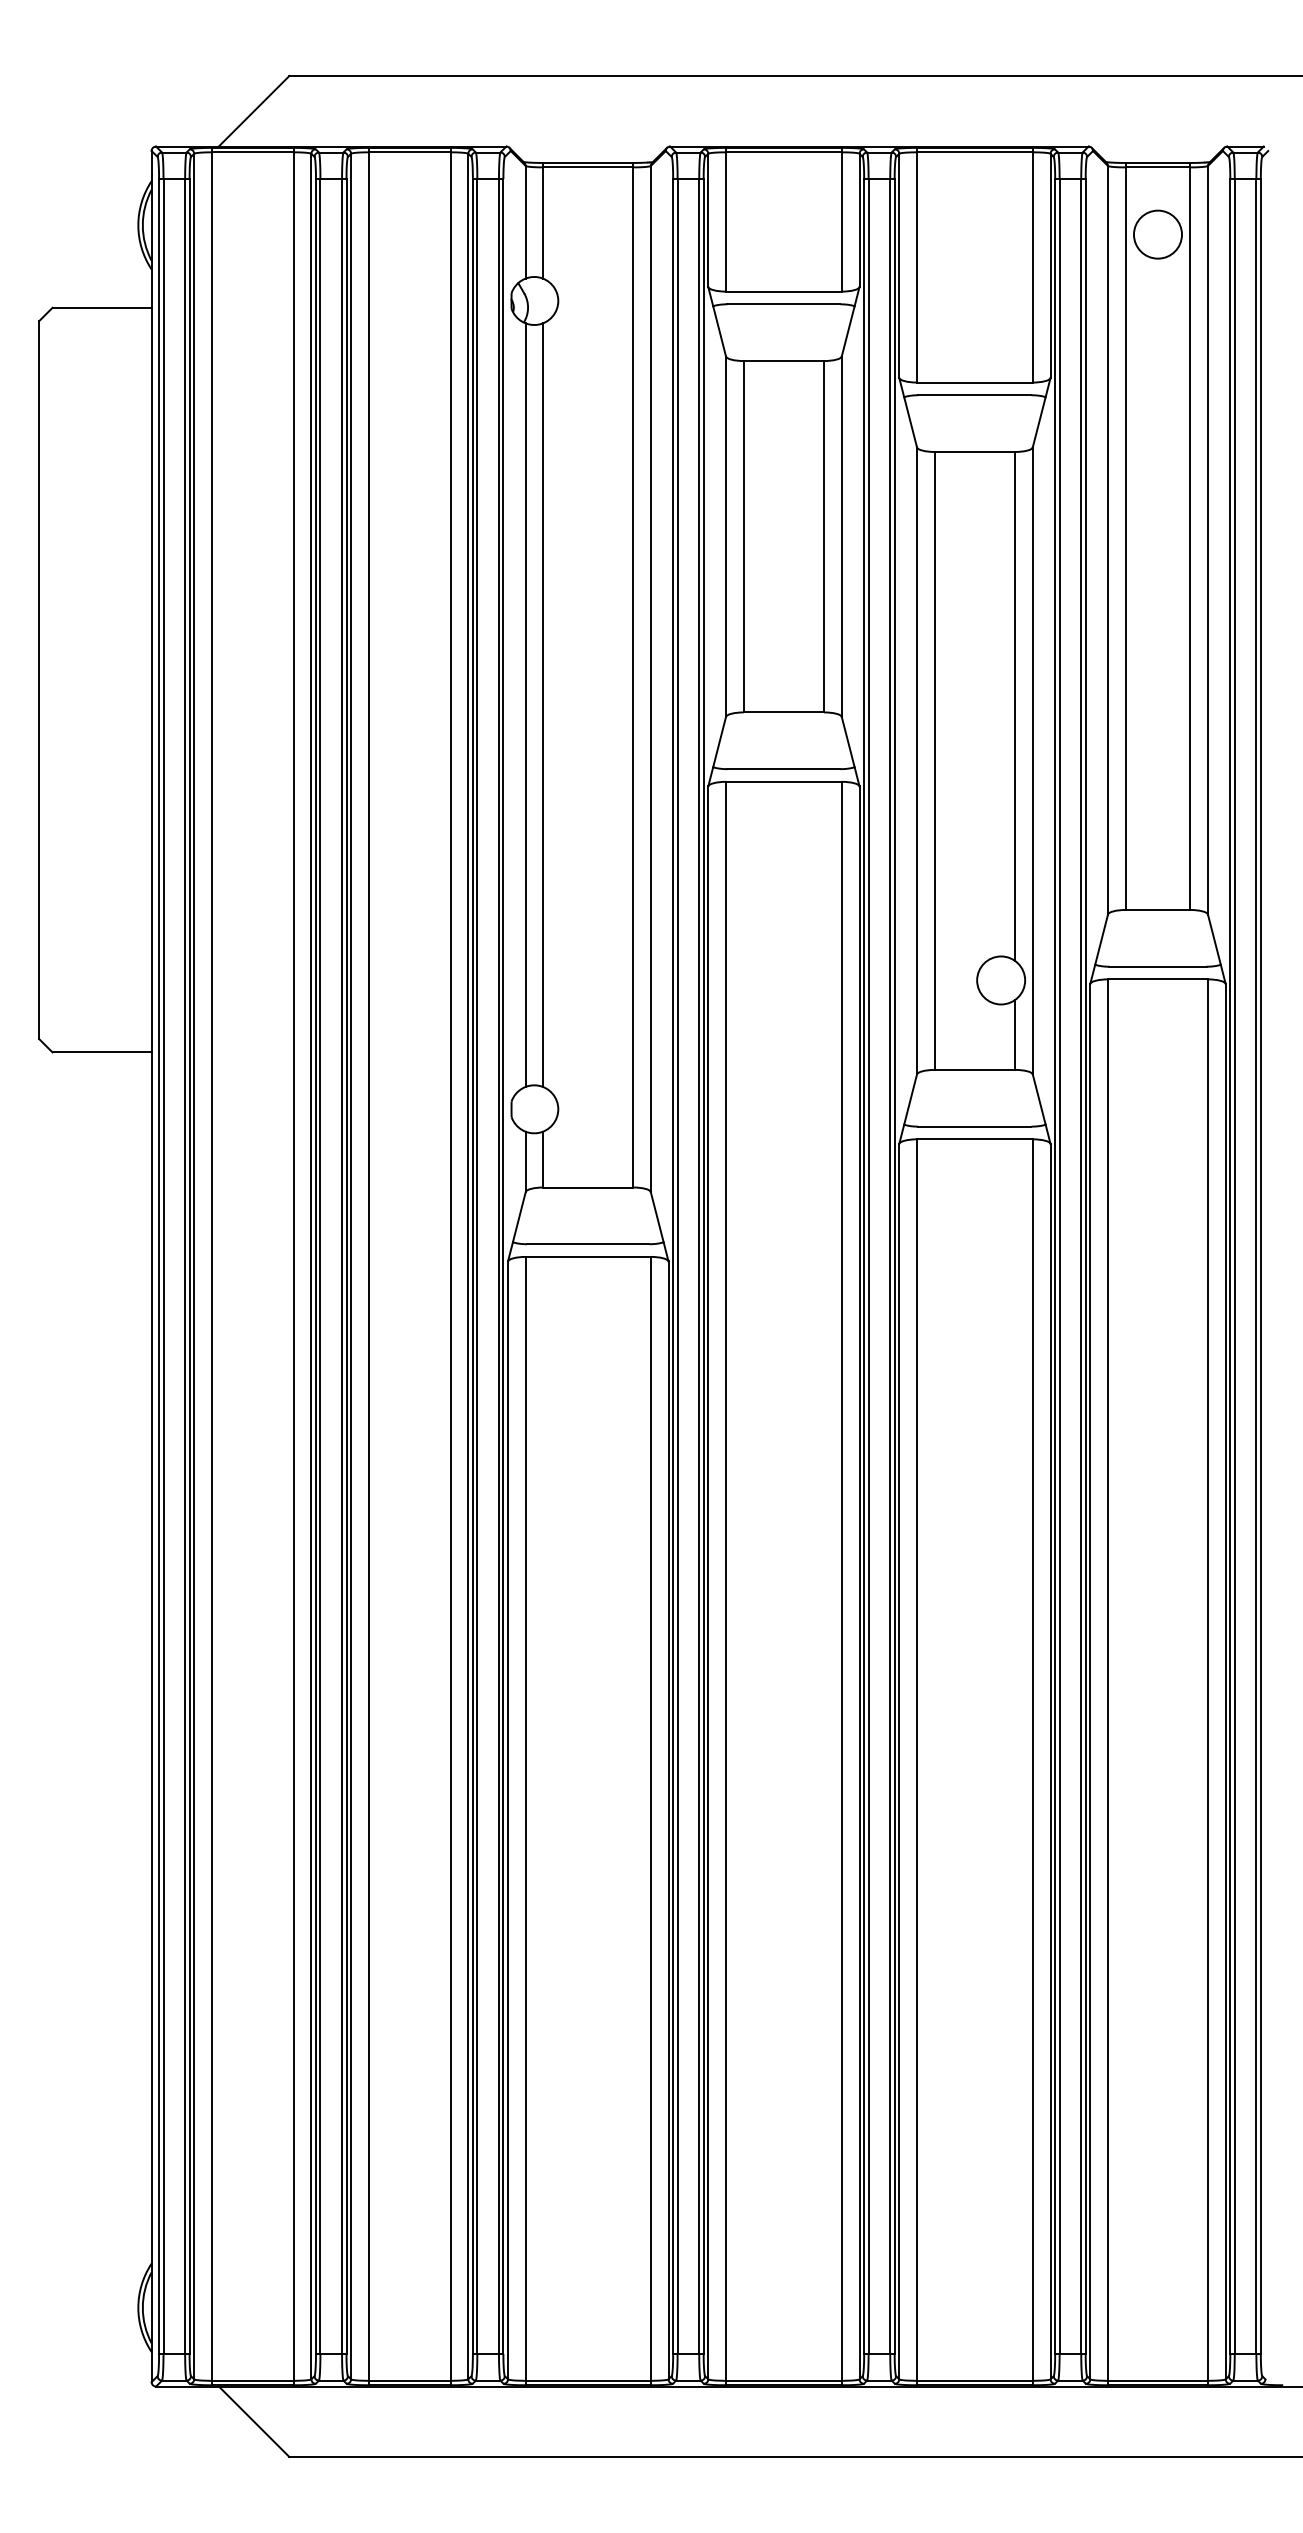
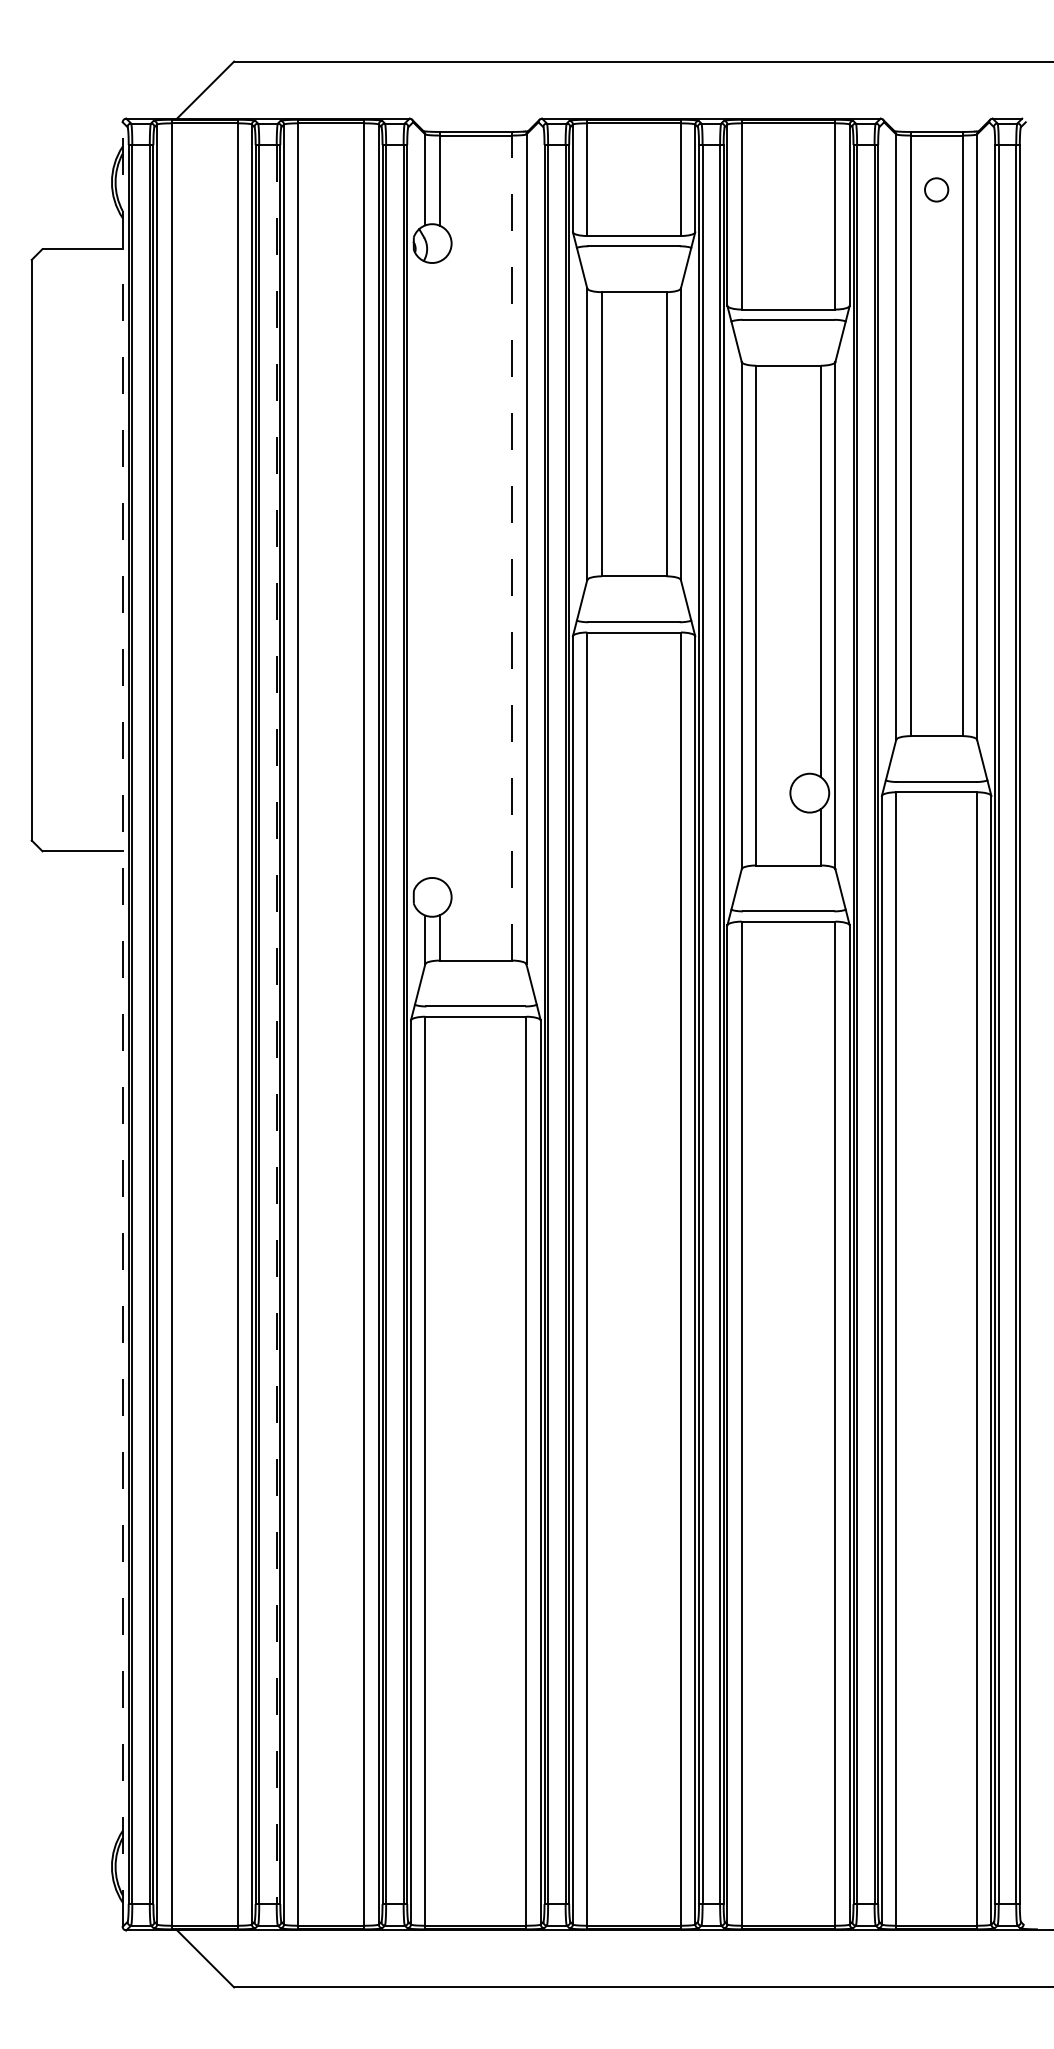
circle: (1157, 234) -> (936, 189), size x0.6
line: (633, 674) -> (512, 545), solid -> dashed
line: (525, 704) -> (425, 569), removed
line: (543, 705) -> (439, 570), removed
line: (151, 1266) -> (122, 1024), solid -> dashed
line: (342, 1267) -> (277, 1025), solid -> dashed

